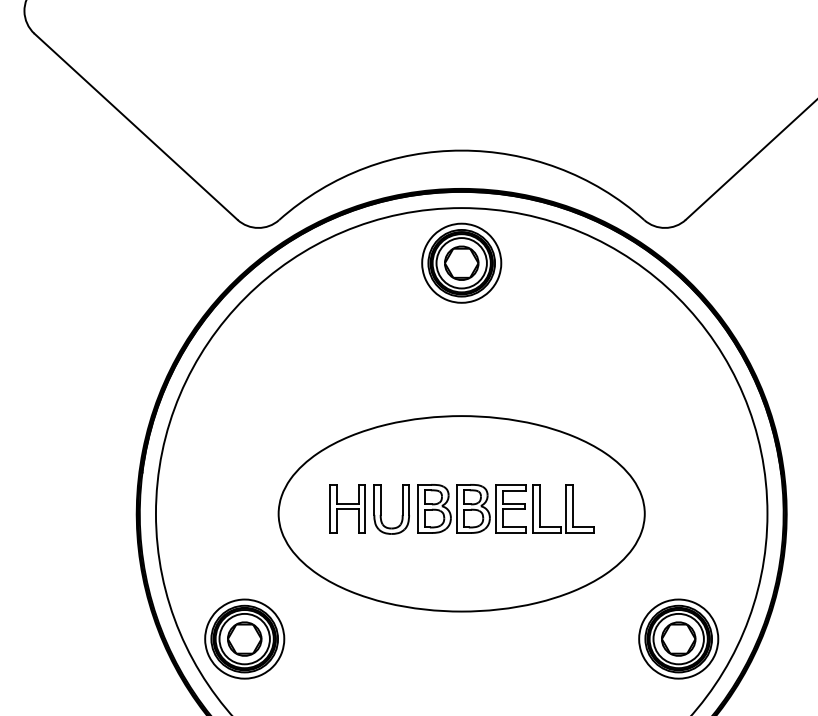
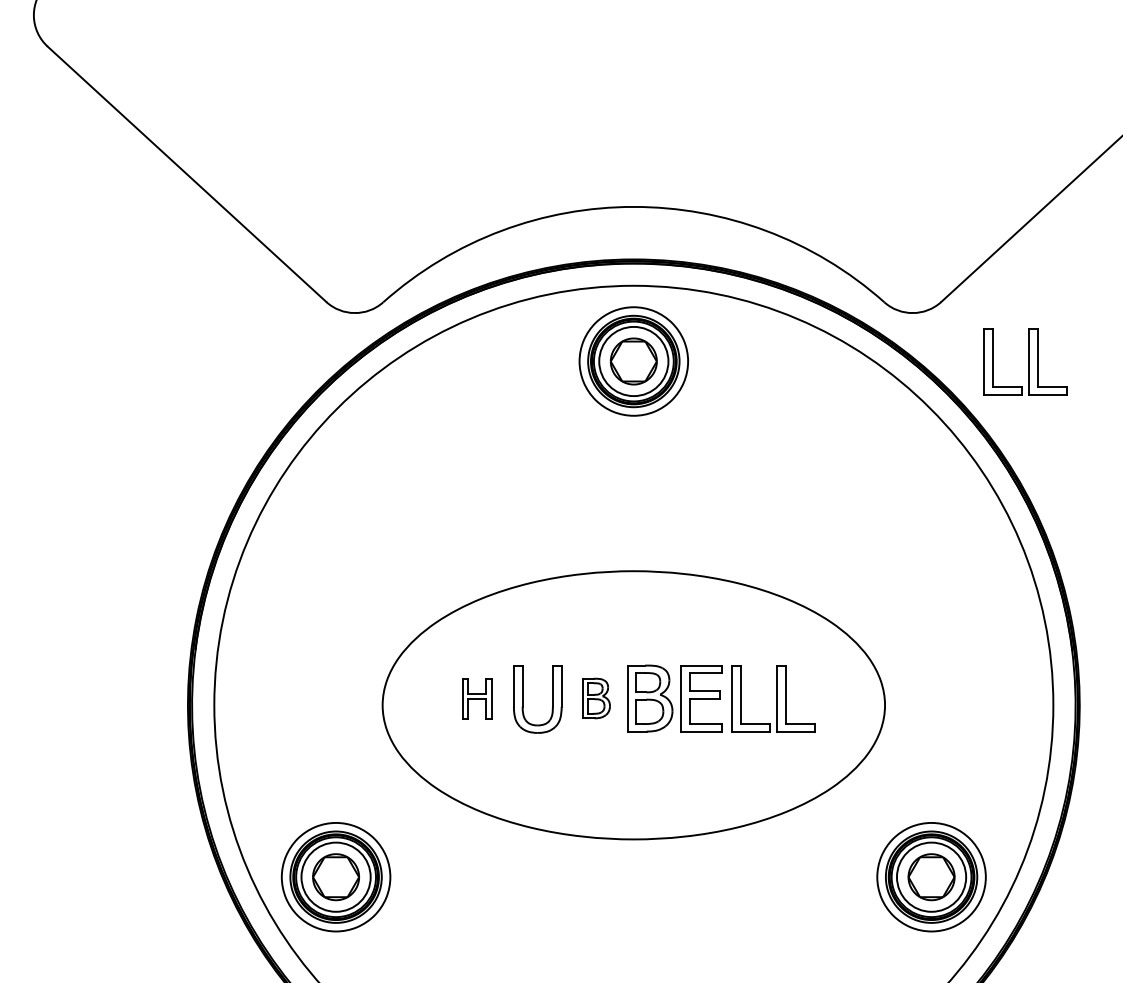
part: (747, 263) -> (1025, 361), added
part: (347, 508) -> (476, 698), size x0.6
part: (434, 508) -> (596, 698), size x0.6

